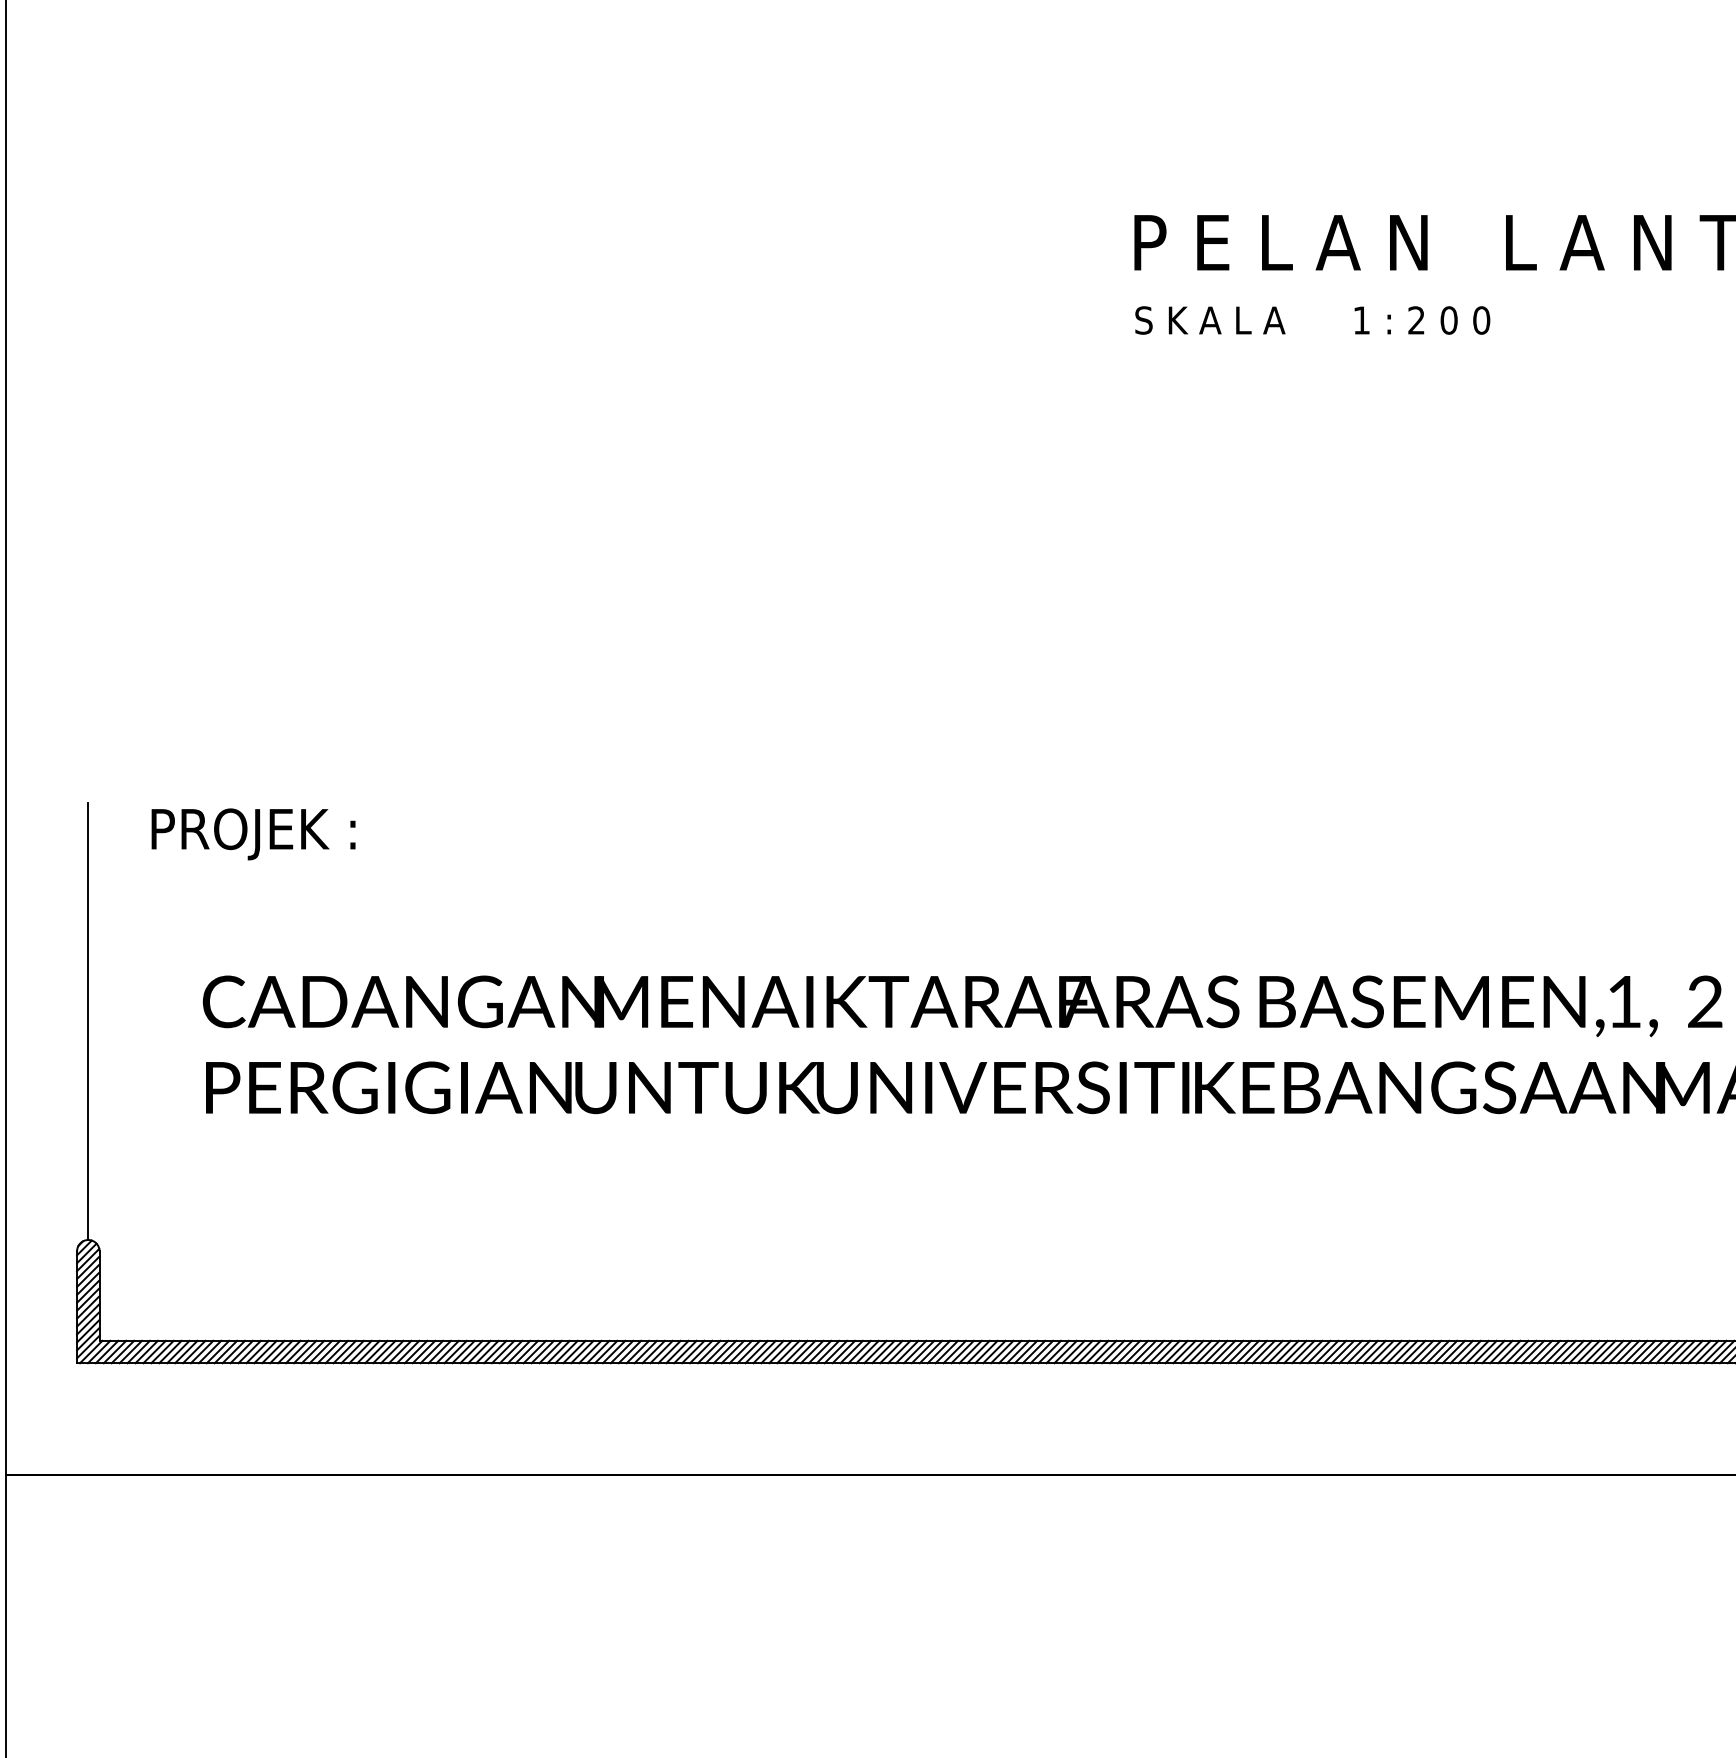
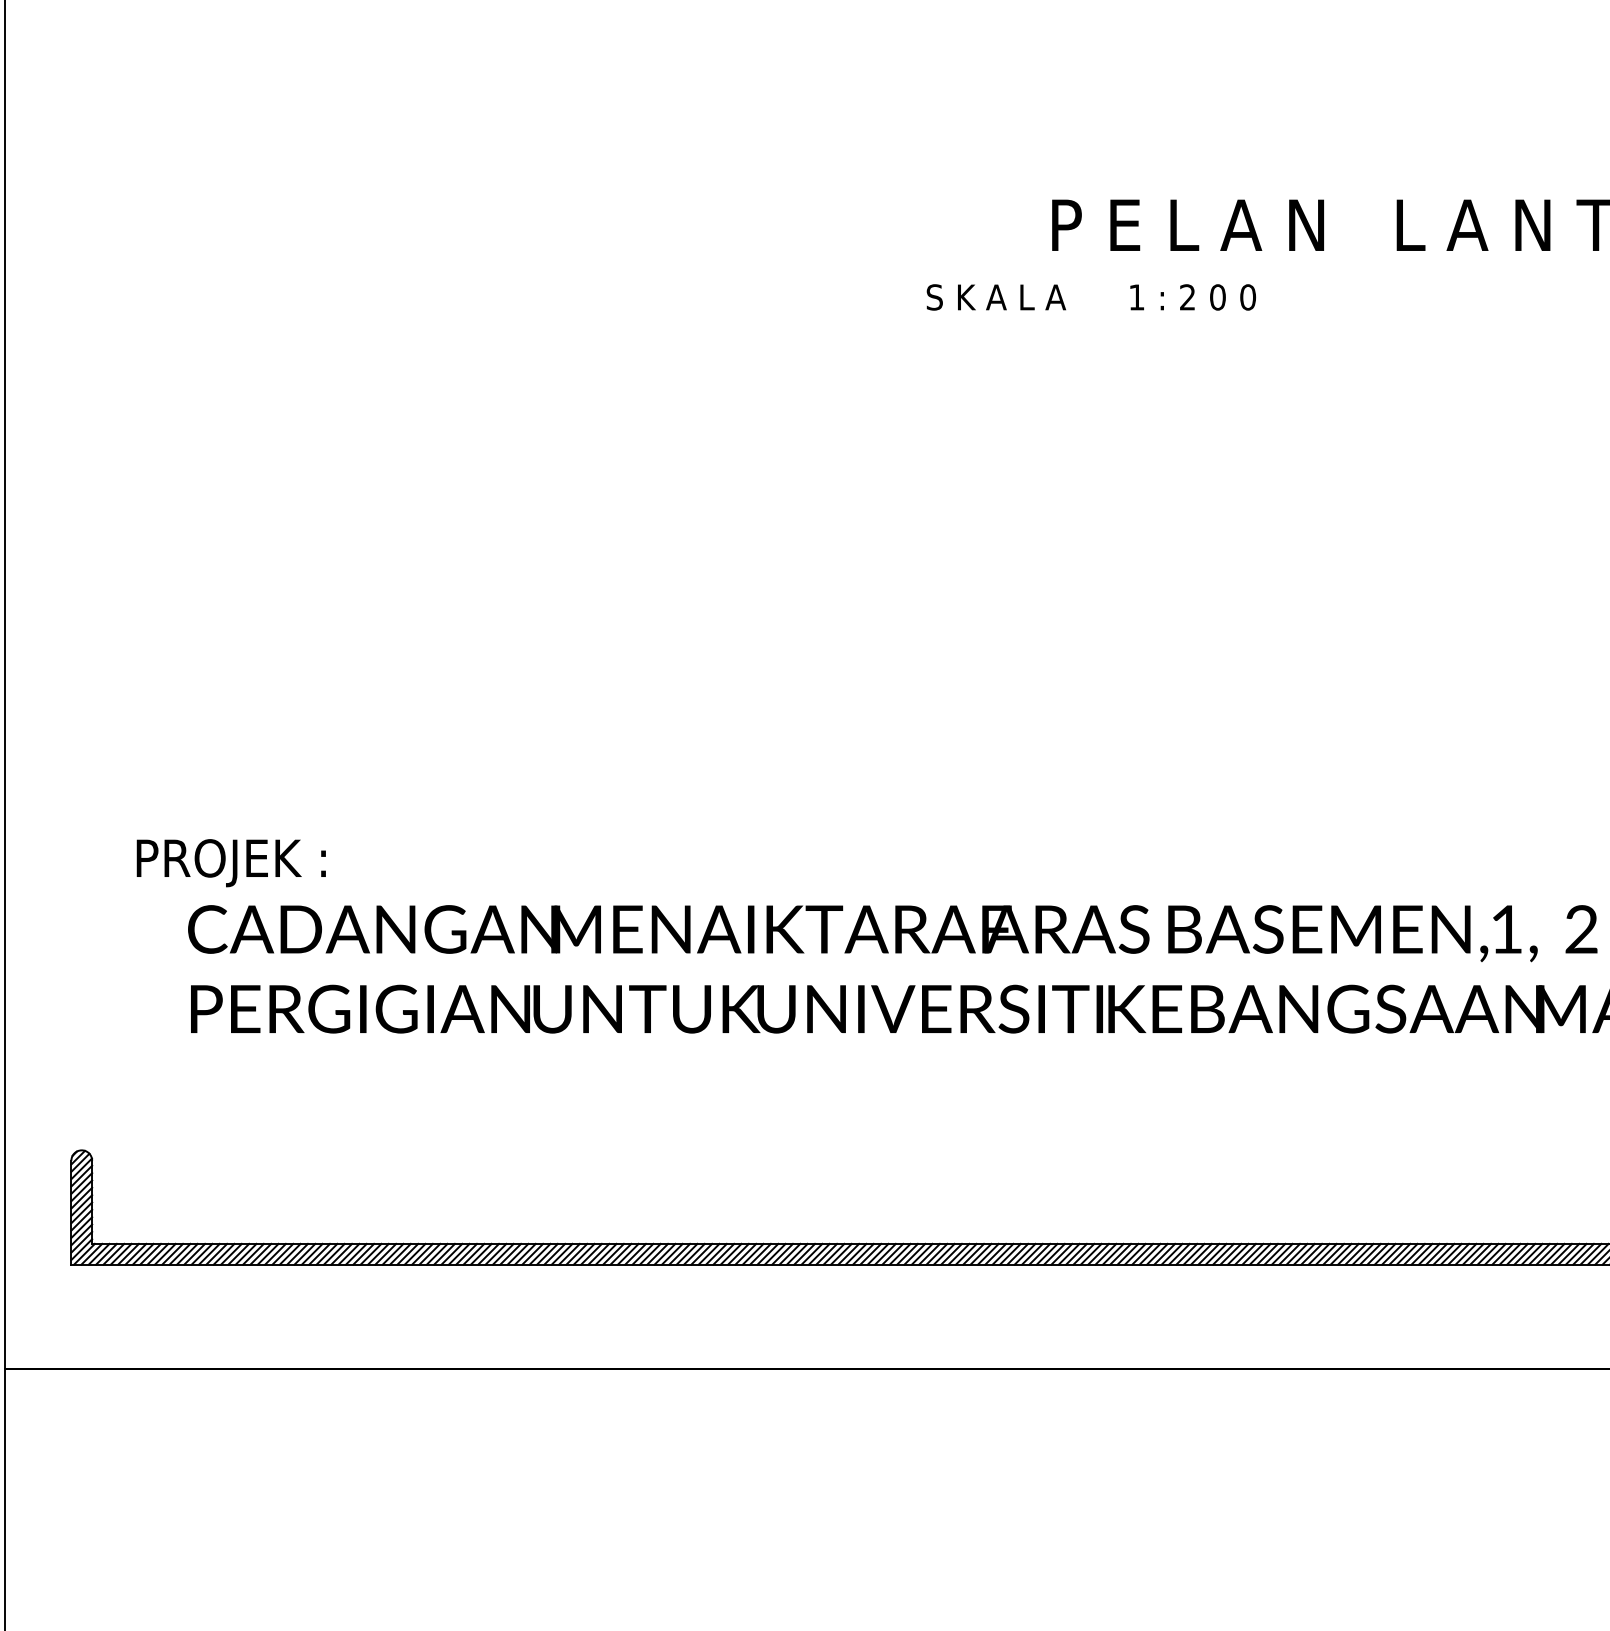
text: (1312, 320) -> (1091, 297), moved
text: (253, 834) -> (231, 863), moved
line: (88, 1021) -> (81, 947), removed

